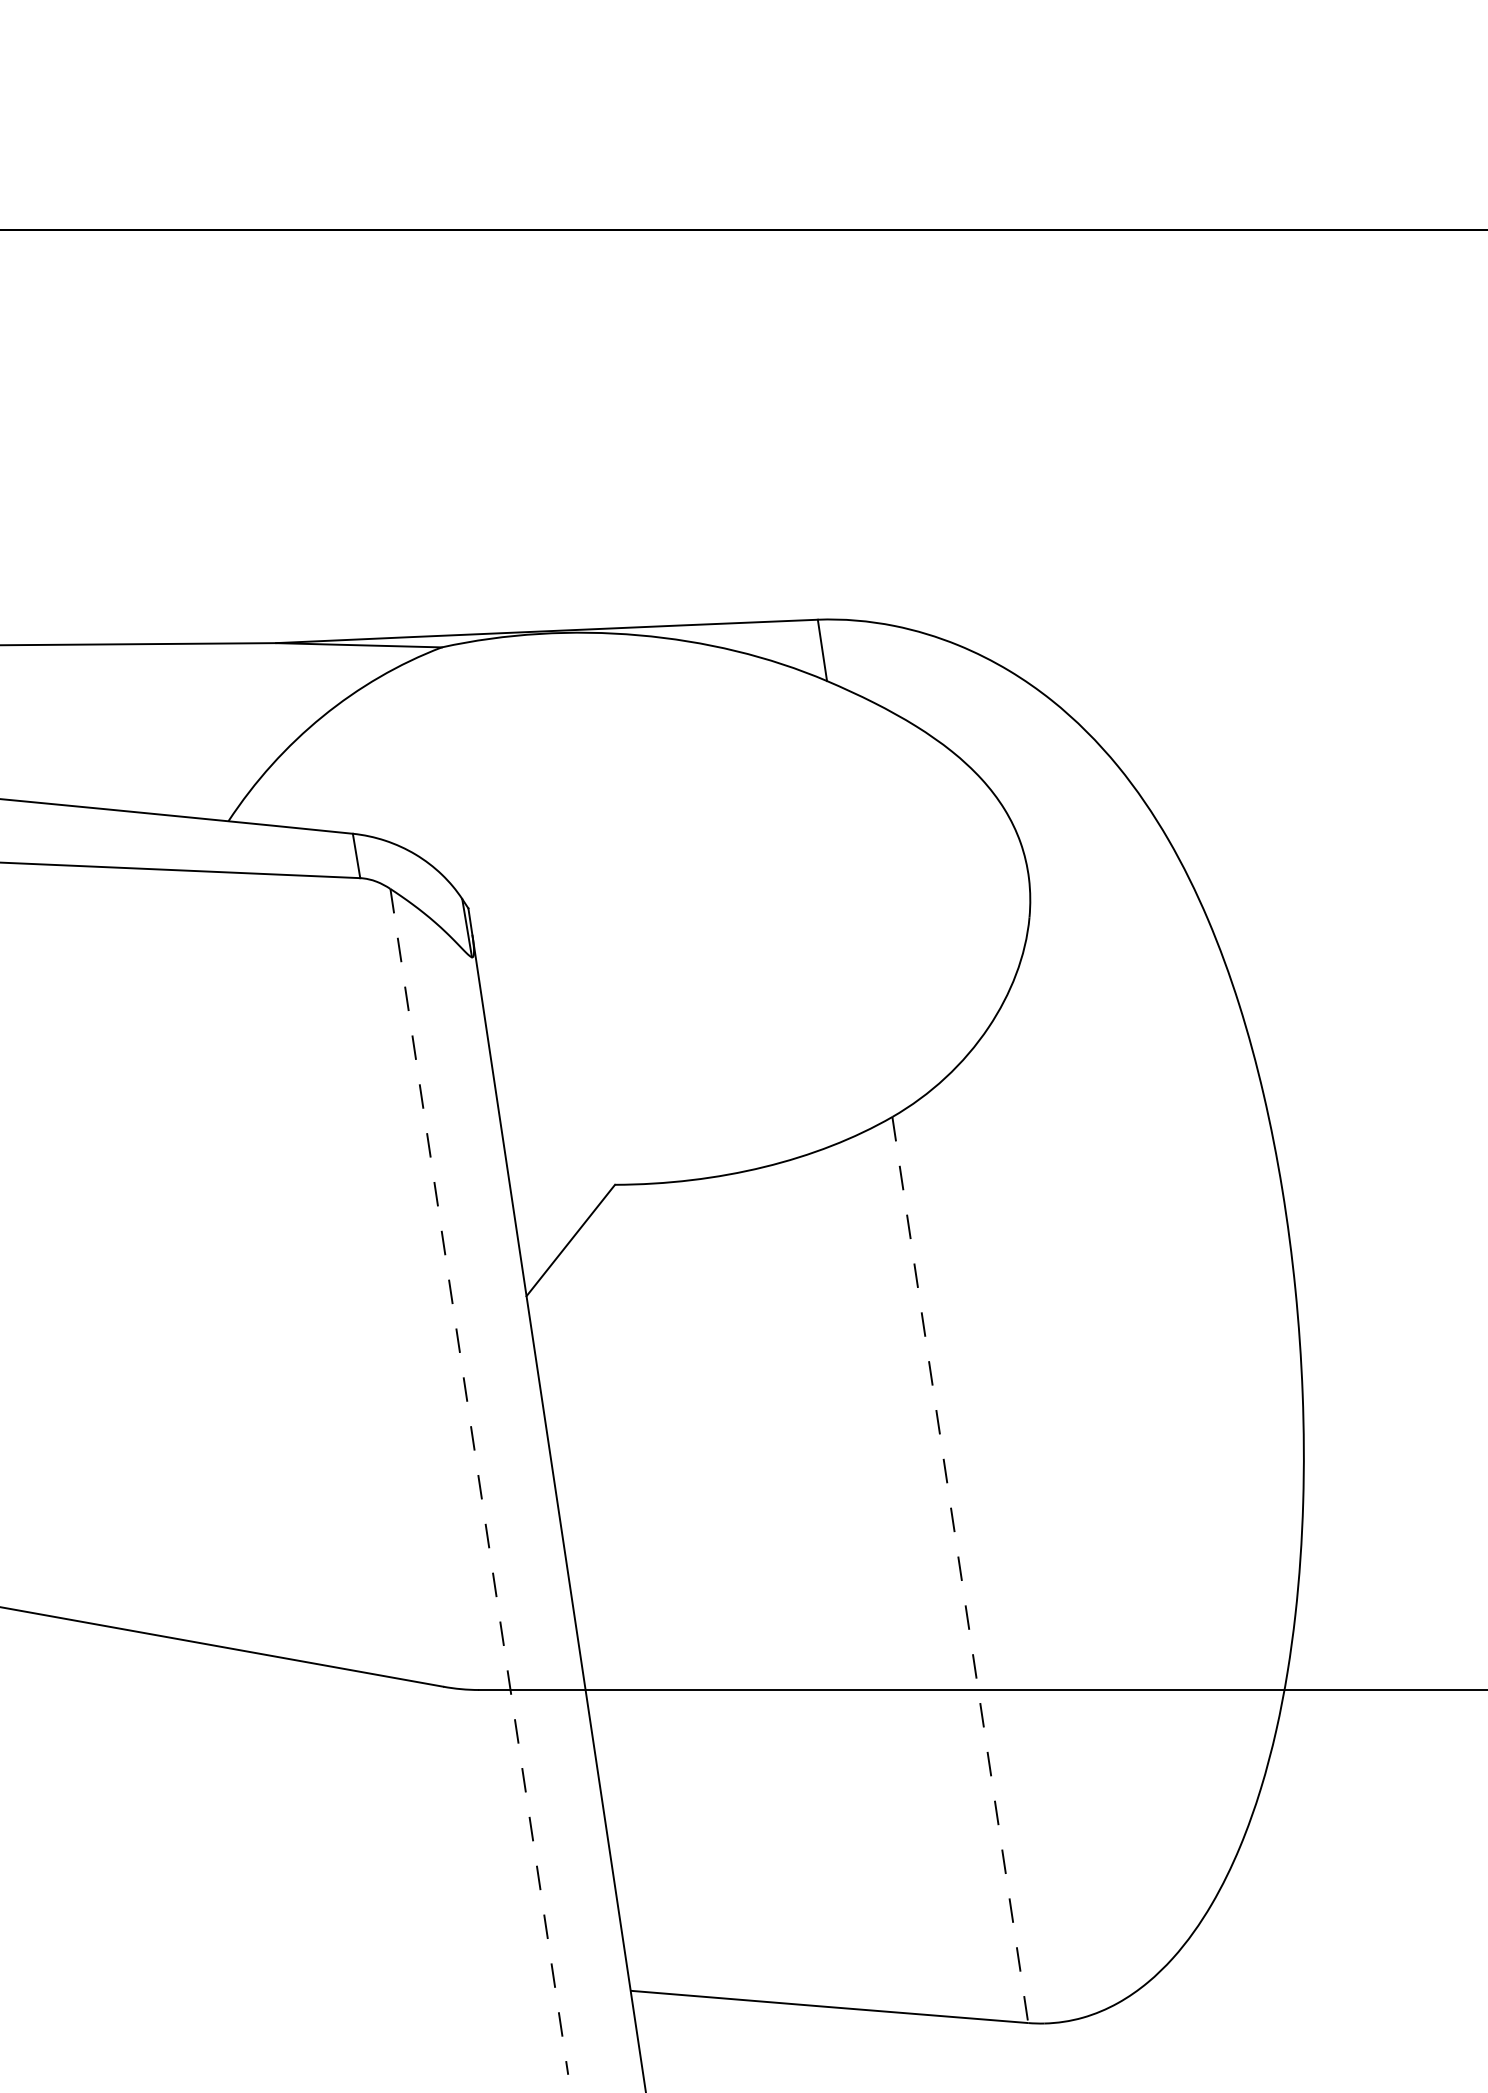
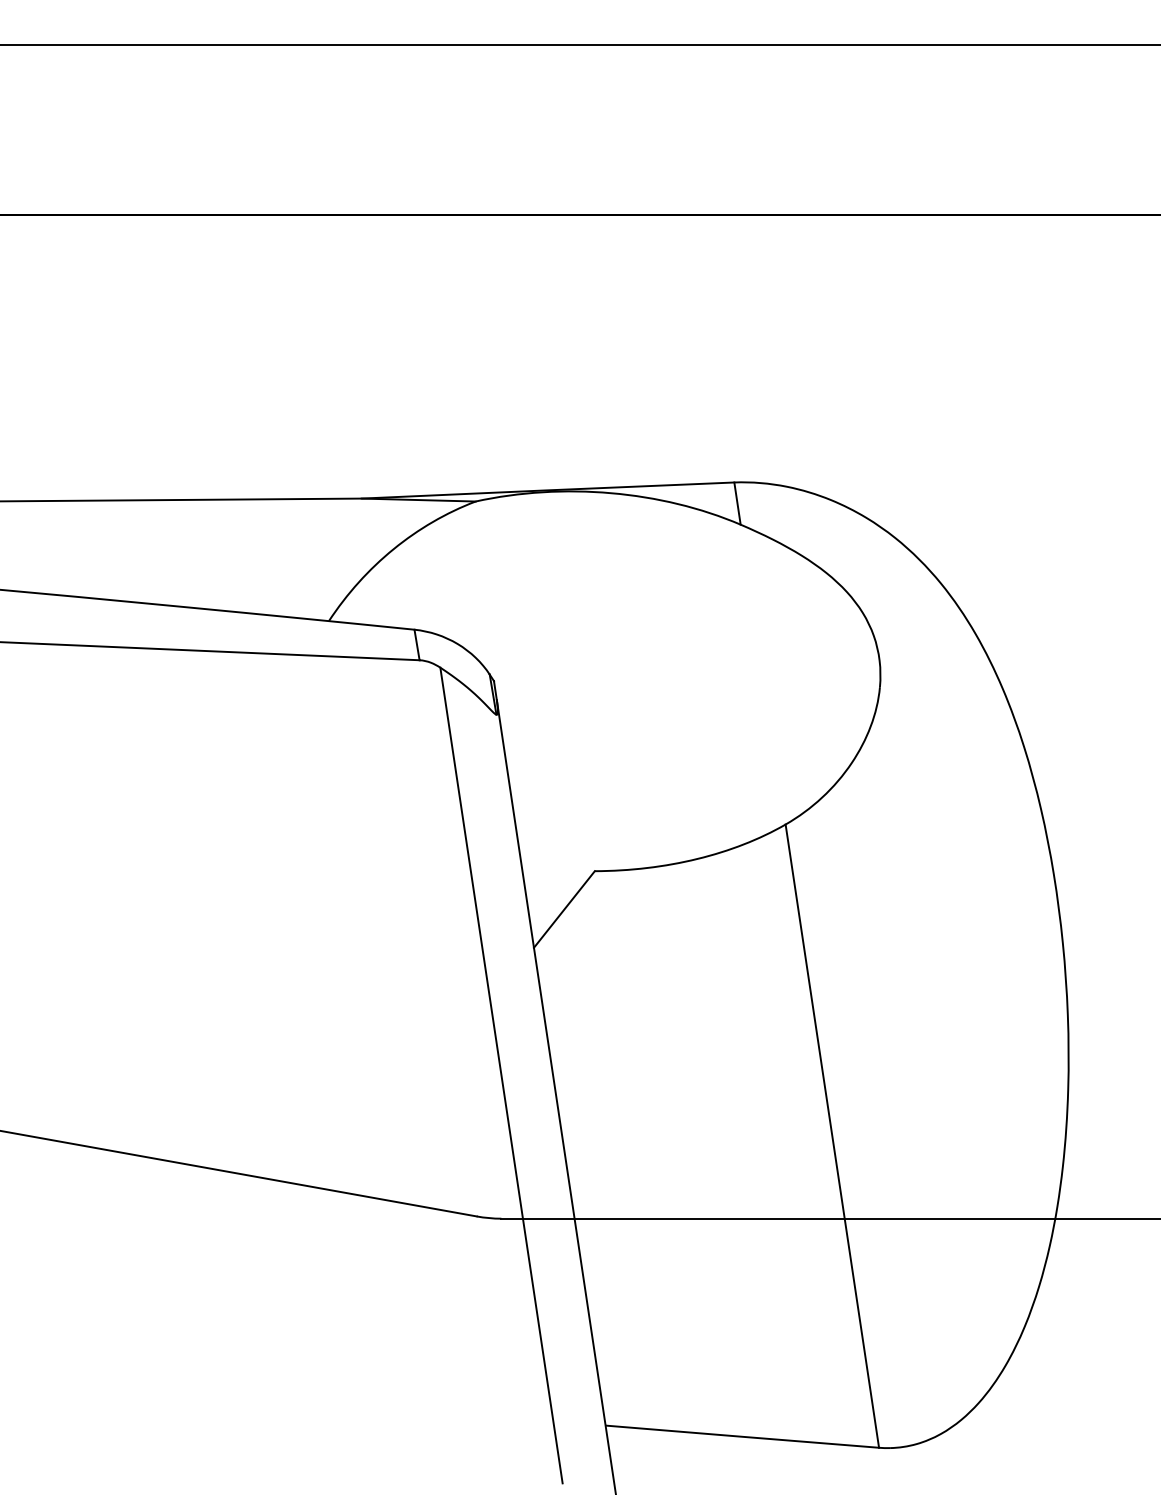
line: (479, 1483) -> (501, 1076), dashed -> solid
line: (960, 1570) -> (832, 1136), dashed -> solid

